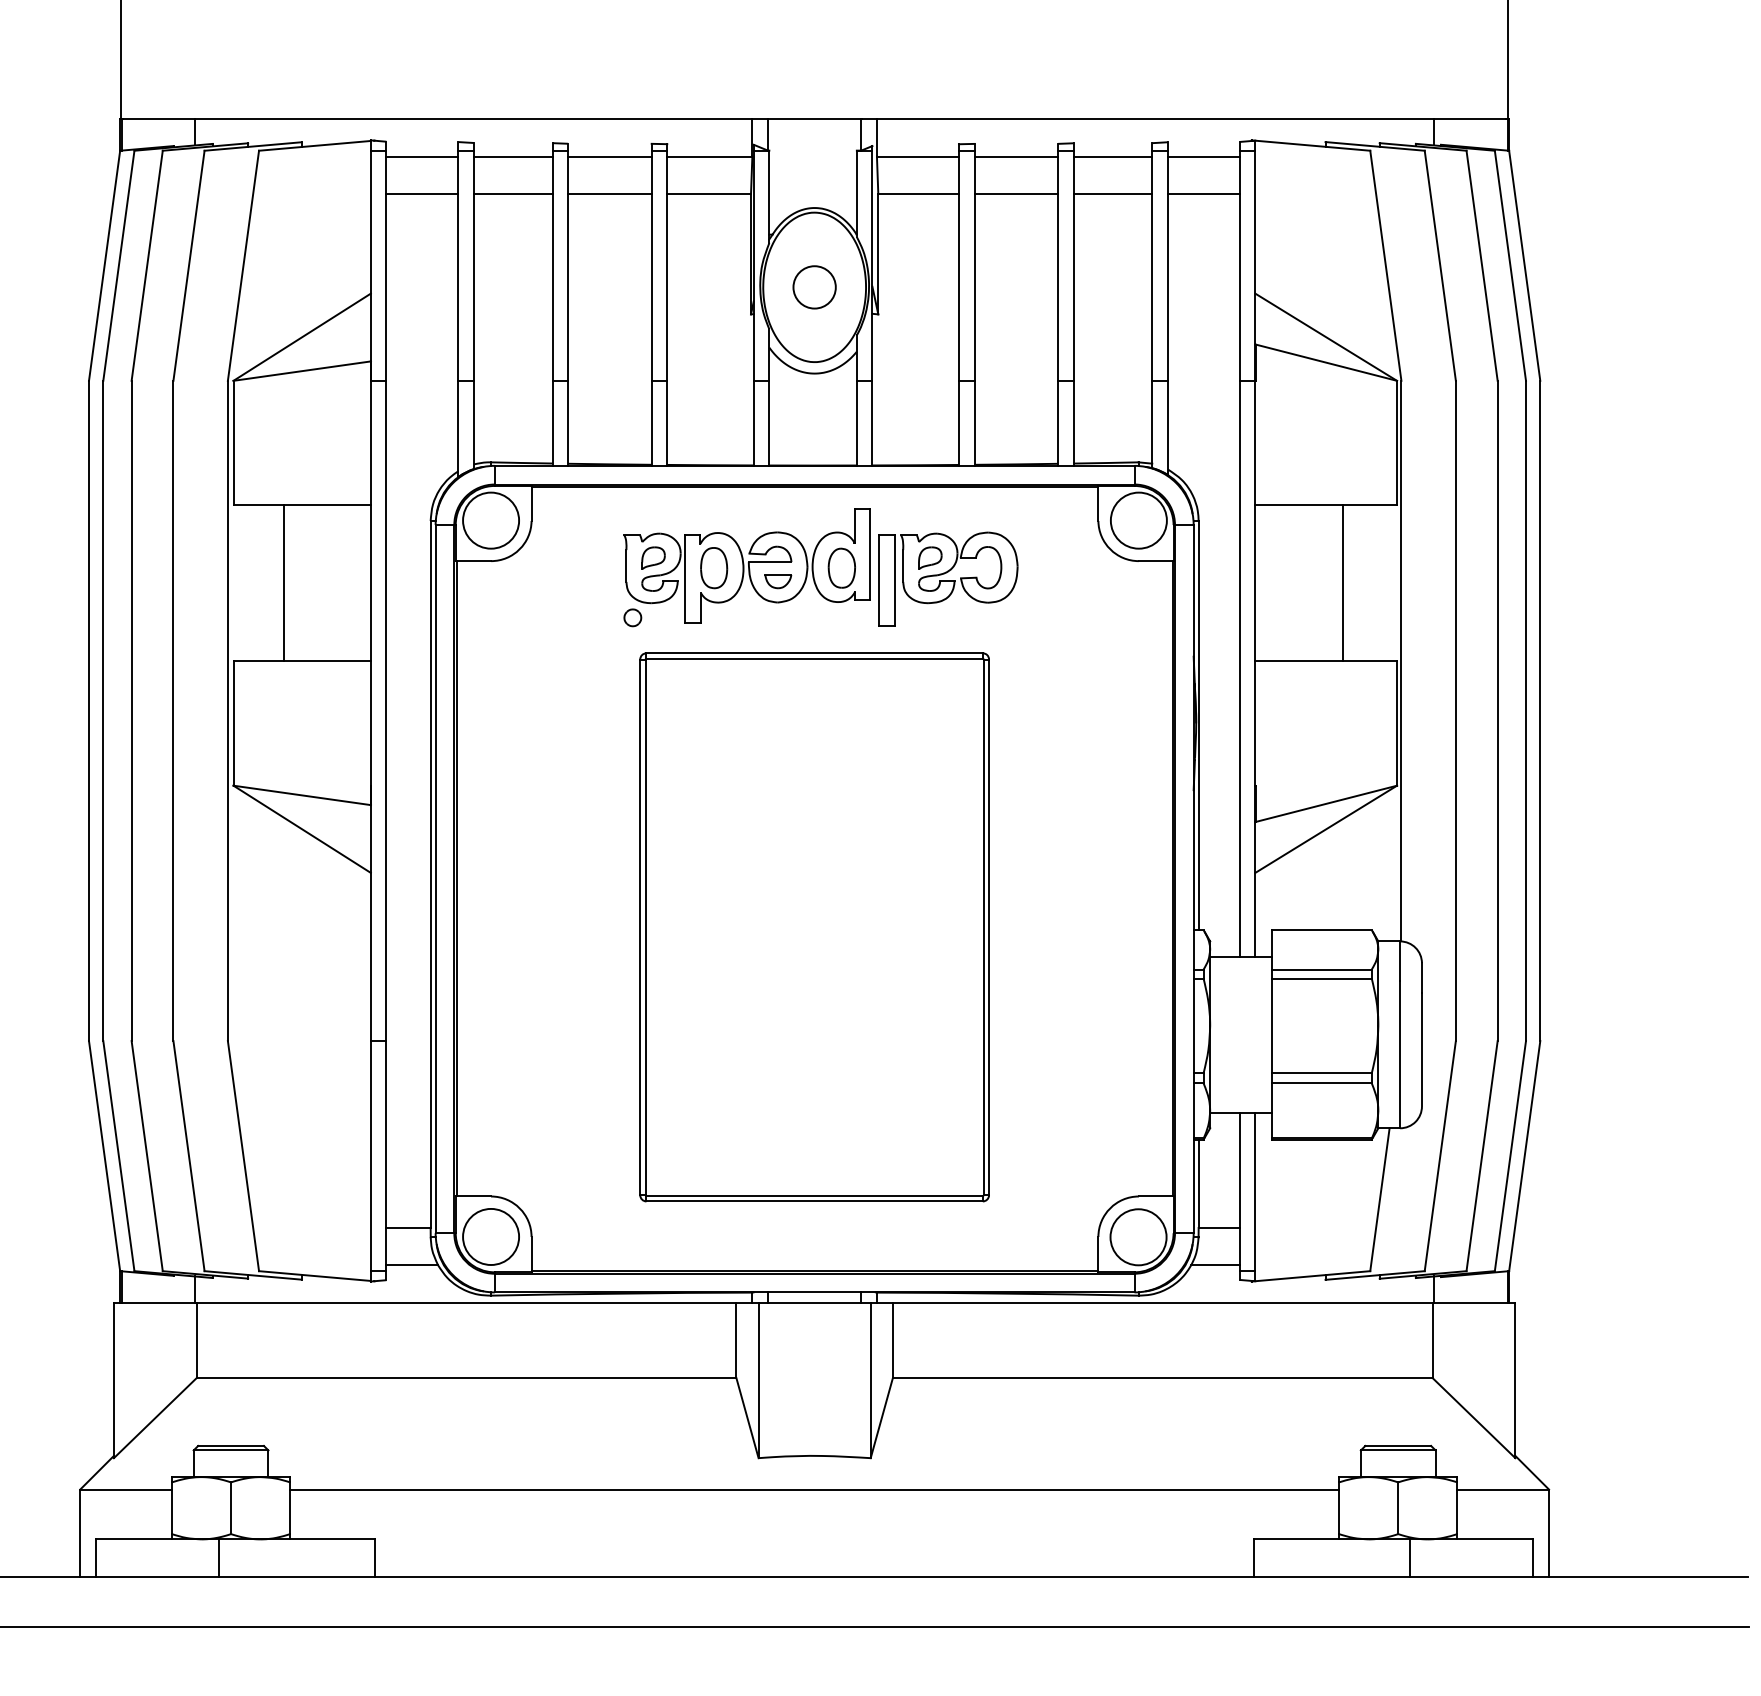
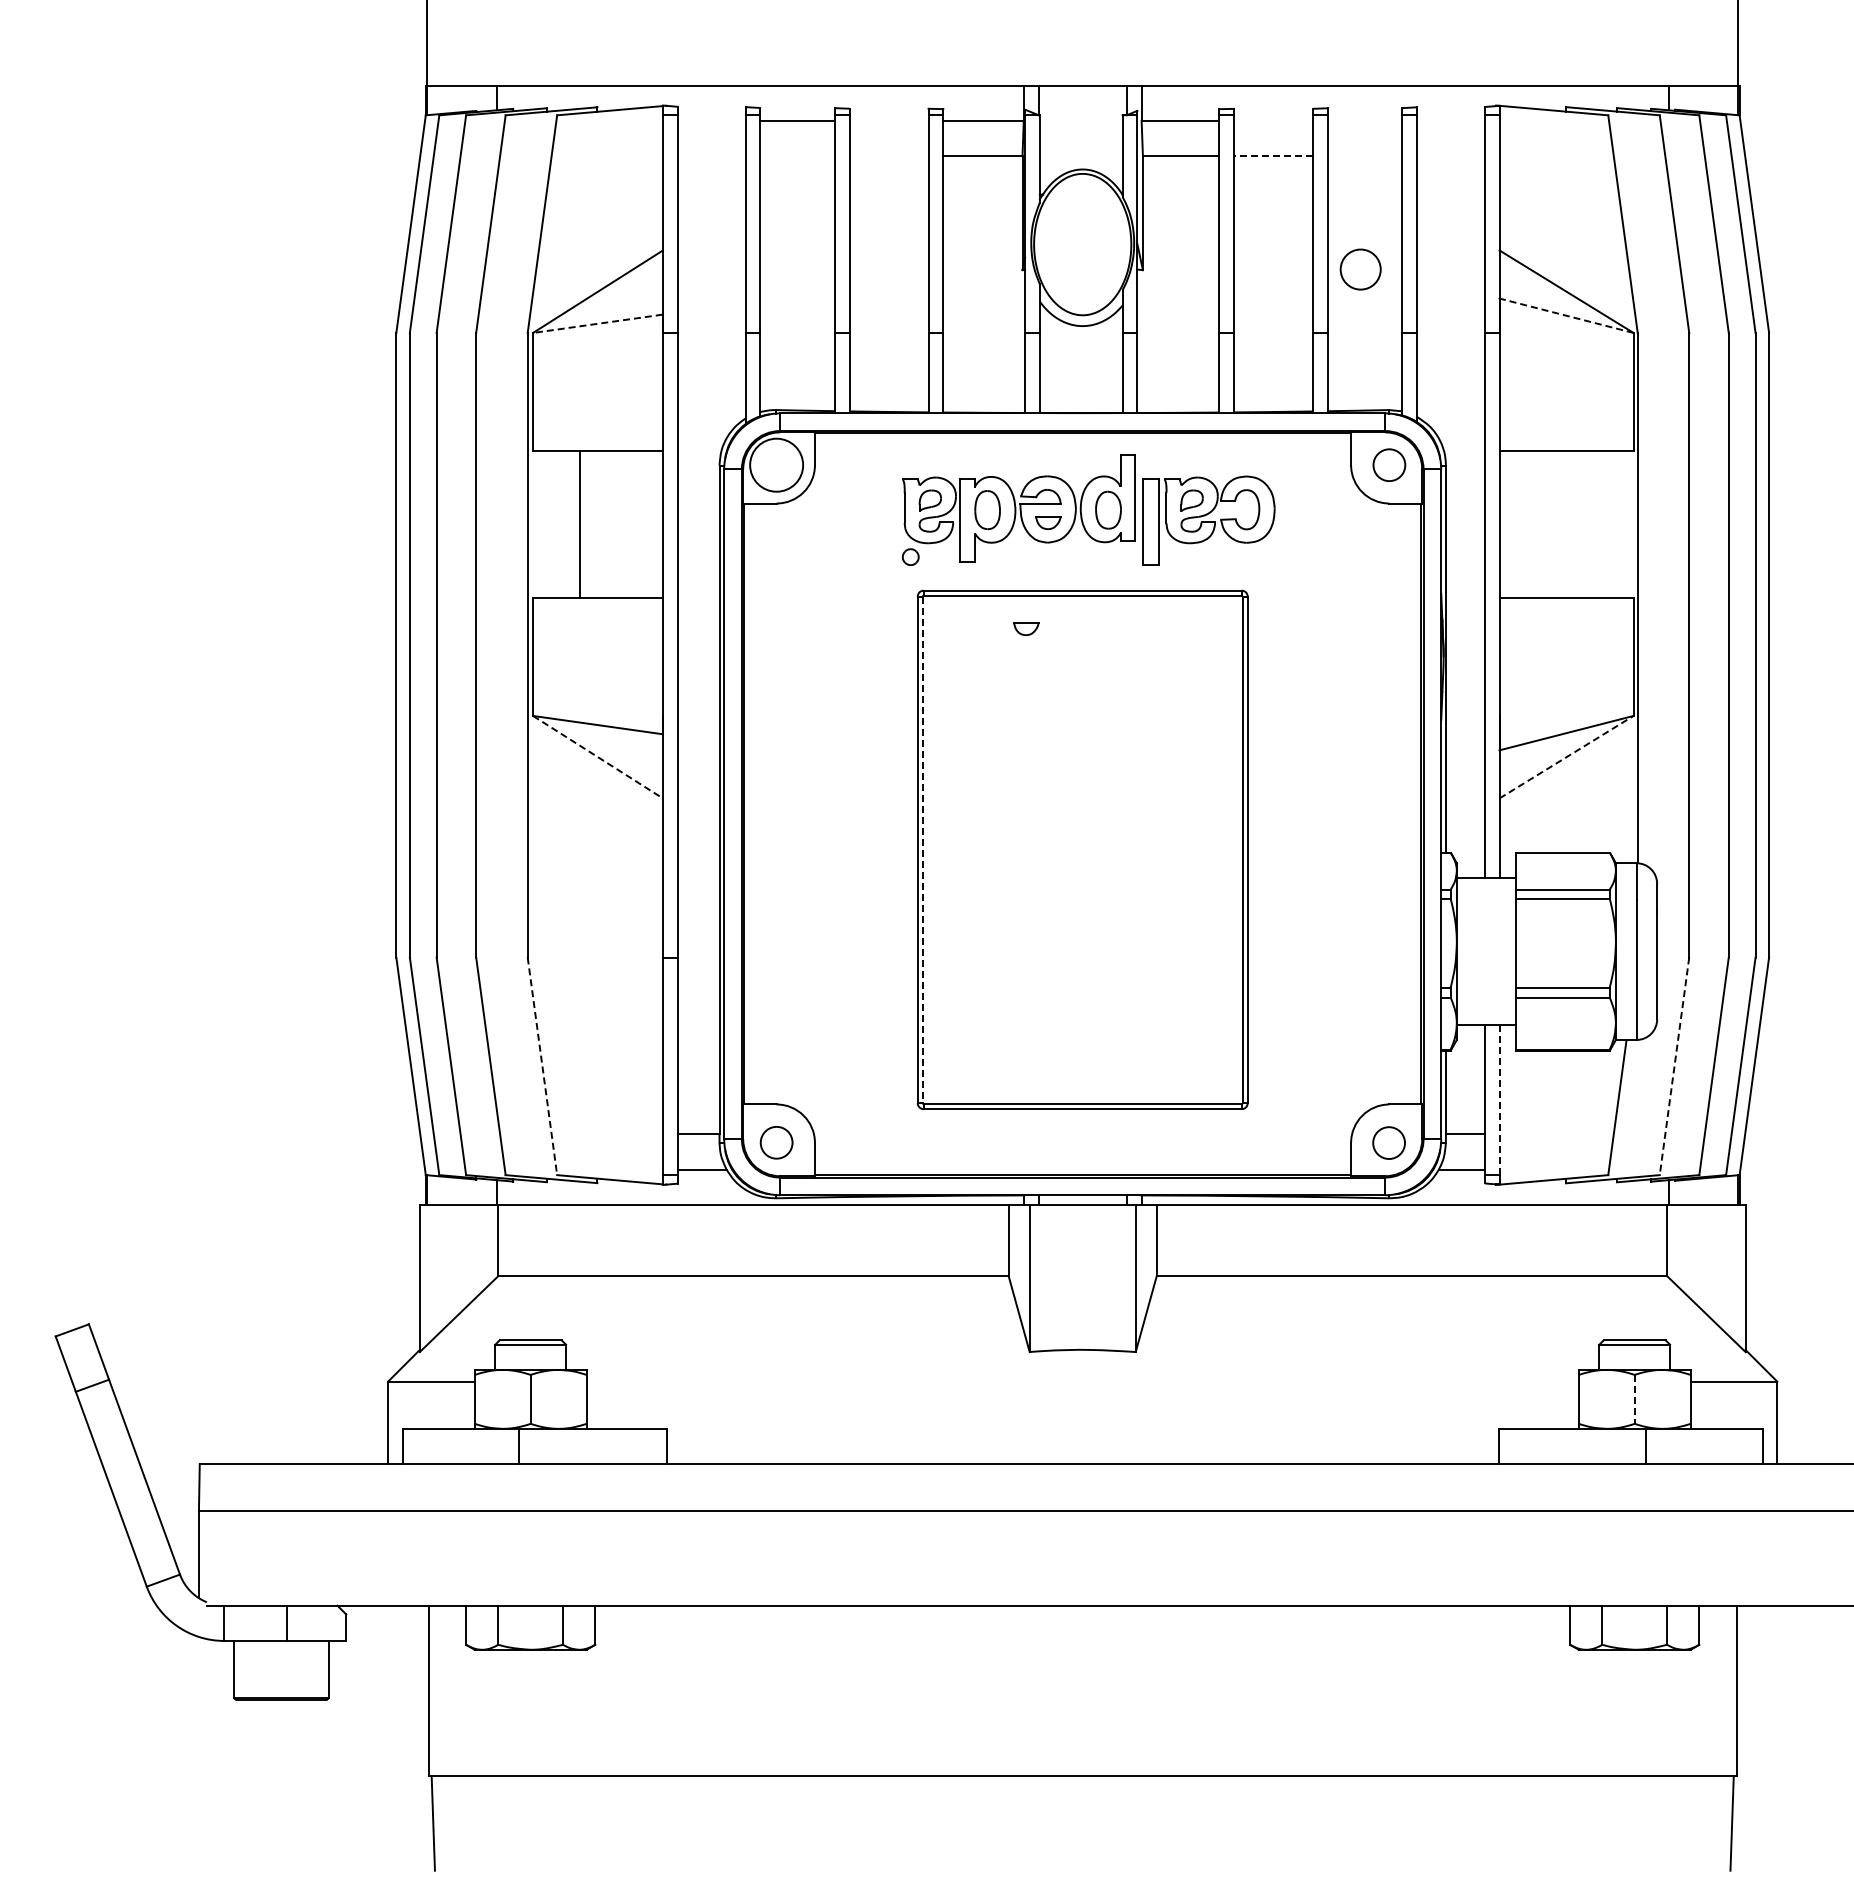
line: (422, 156) -> (711, 120), removed
line: (609, 156) -> (888, 120), removed
line: (1015, 156) -> (1272, 120), removed
line: (1112, 156) -> (1364, 120), removed
line: (1203, 156) -> (1450, 120), removed
line: (422, 194) -> (711, 156), removed
line: (513, 194) -> (797, 156), removed
line: (609, 194) -> (888, 156), removed
line: (1016, 194) -> (1273, 156), solid -> dashed
line: (1112, 194) -> (1364, 156), removed
line: (1203, 194) -> (1450, 156), removed
circle: (814, 287) -> (1360, 269), moved
line: (1326, 362) -> (1566, 315), solid -> dashed
line: (301, 370) -> (597, 323), solid -> dashed
circle: (1137, 519) -> (1388, 464), size x0.6
line: (1343, 583) -> (1582, 524), removed
part: (755, 693) -> (1026, 628), added
line: (301, 829) -> (597, 757), solid -> dashed
line: (1326, 829) -> (1566, 757), solid -> dashed
line: (645, 927) -> (922, 850), solid -> dashed
line: (243, 1156) -> (542, 1066), solid -> dashed
line: (1440, 1156) -> (1674, 1066), solid -> dashed
line: (1255, 1192) -> (1499, 1100), solid -> dashed
circle: (490, 1236) -> (776, 1142), size x0.6
circle: (1137, 1236) -> (1388, 1142), size x0.6
line: (814, 1489) -> (1082, 1381), removed
line: (1397, 1508) -> (1634, 1399), solid -> dashed

